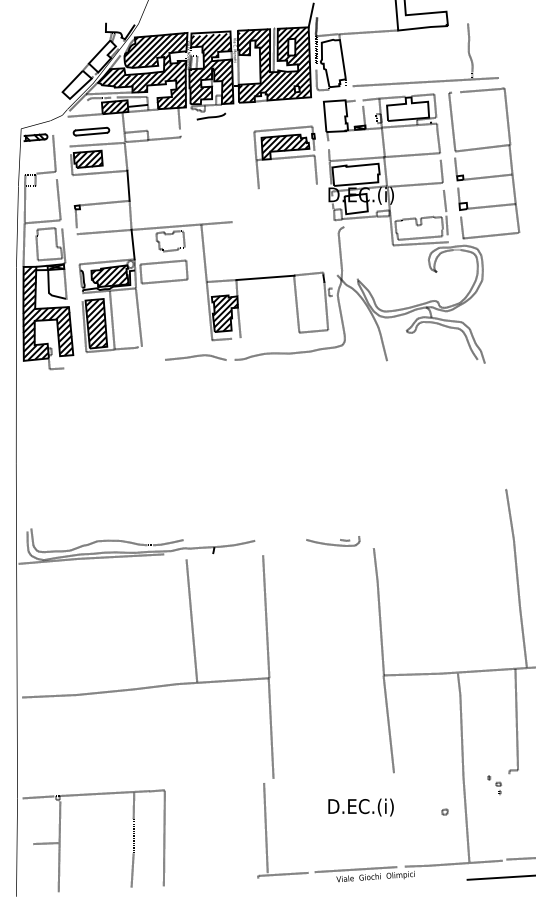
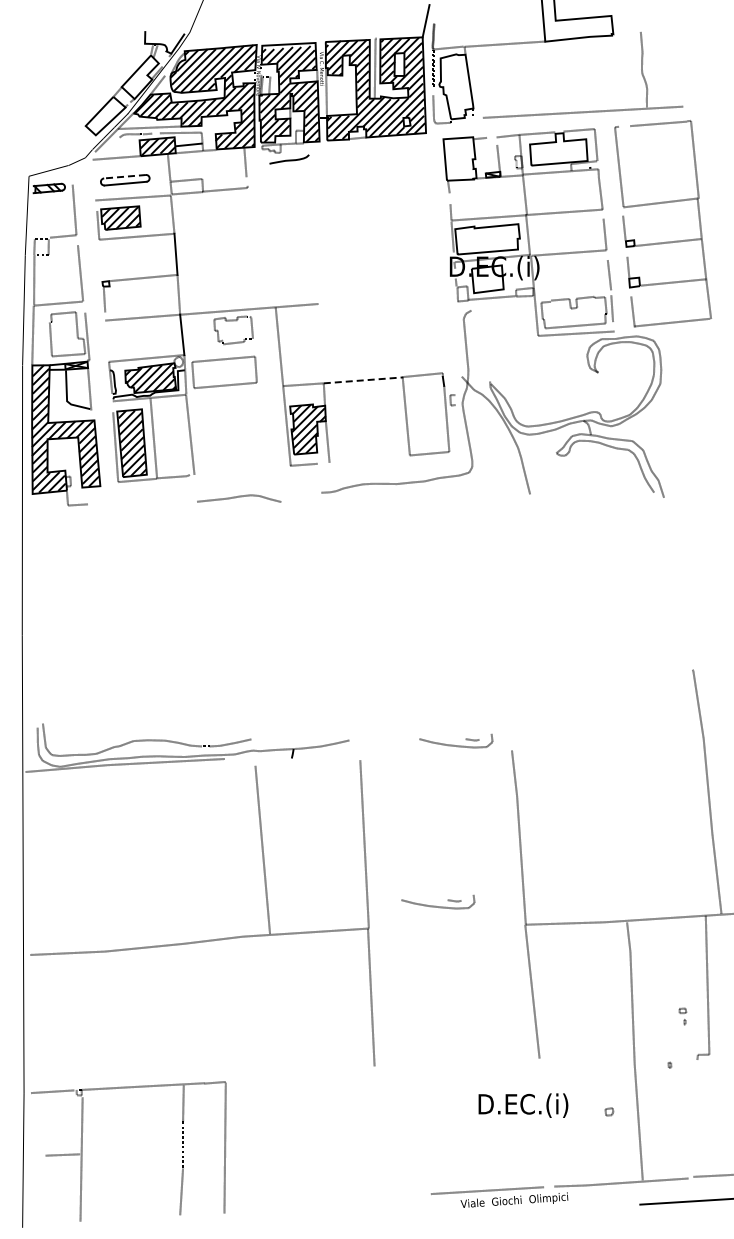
line: (91, 128) -> (125, 176), solid -> dashed
part: (285, 157) -> (390, 215), removed
line: (265, 277) -> (363, 380), solid -> dashed
curve: (196, 356) -> (239, 497), moved
part: (320, 659) -> (438, 902), added
part: (498, 788) -> (682, 1016), moved
text: (361, 807) -> (523, 1105), moved
part: (266, 830) -> (365, 1137), removed

